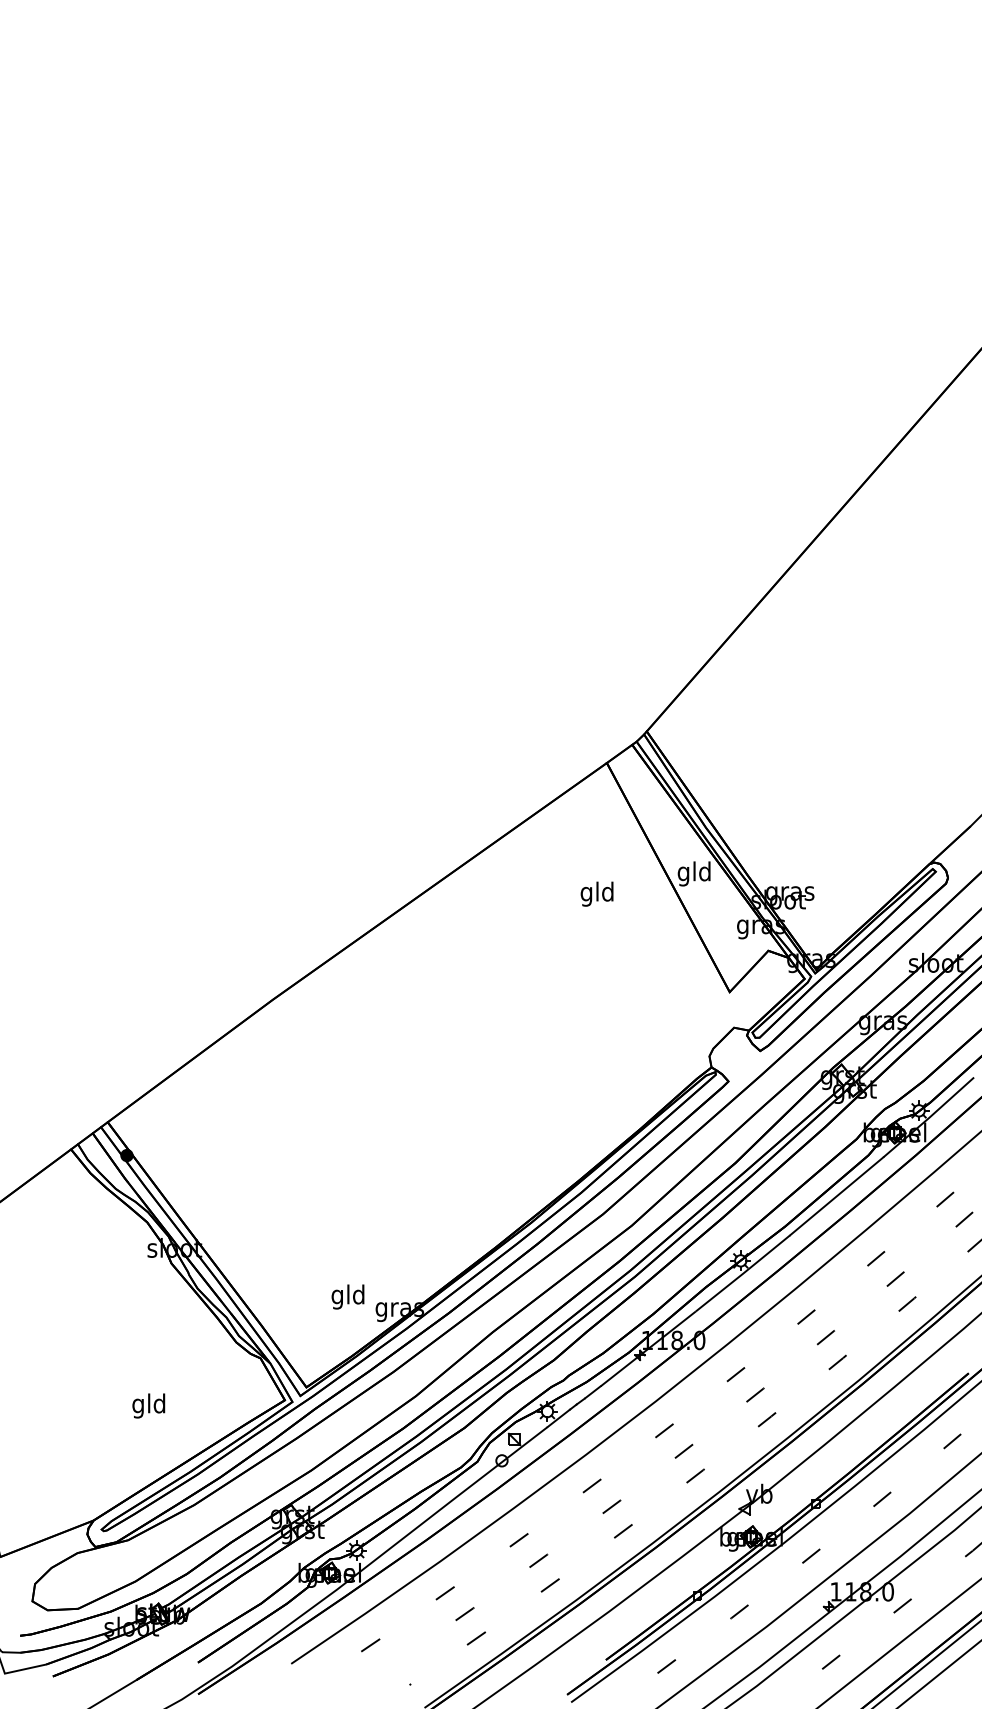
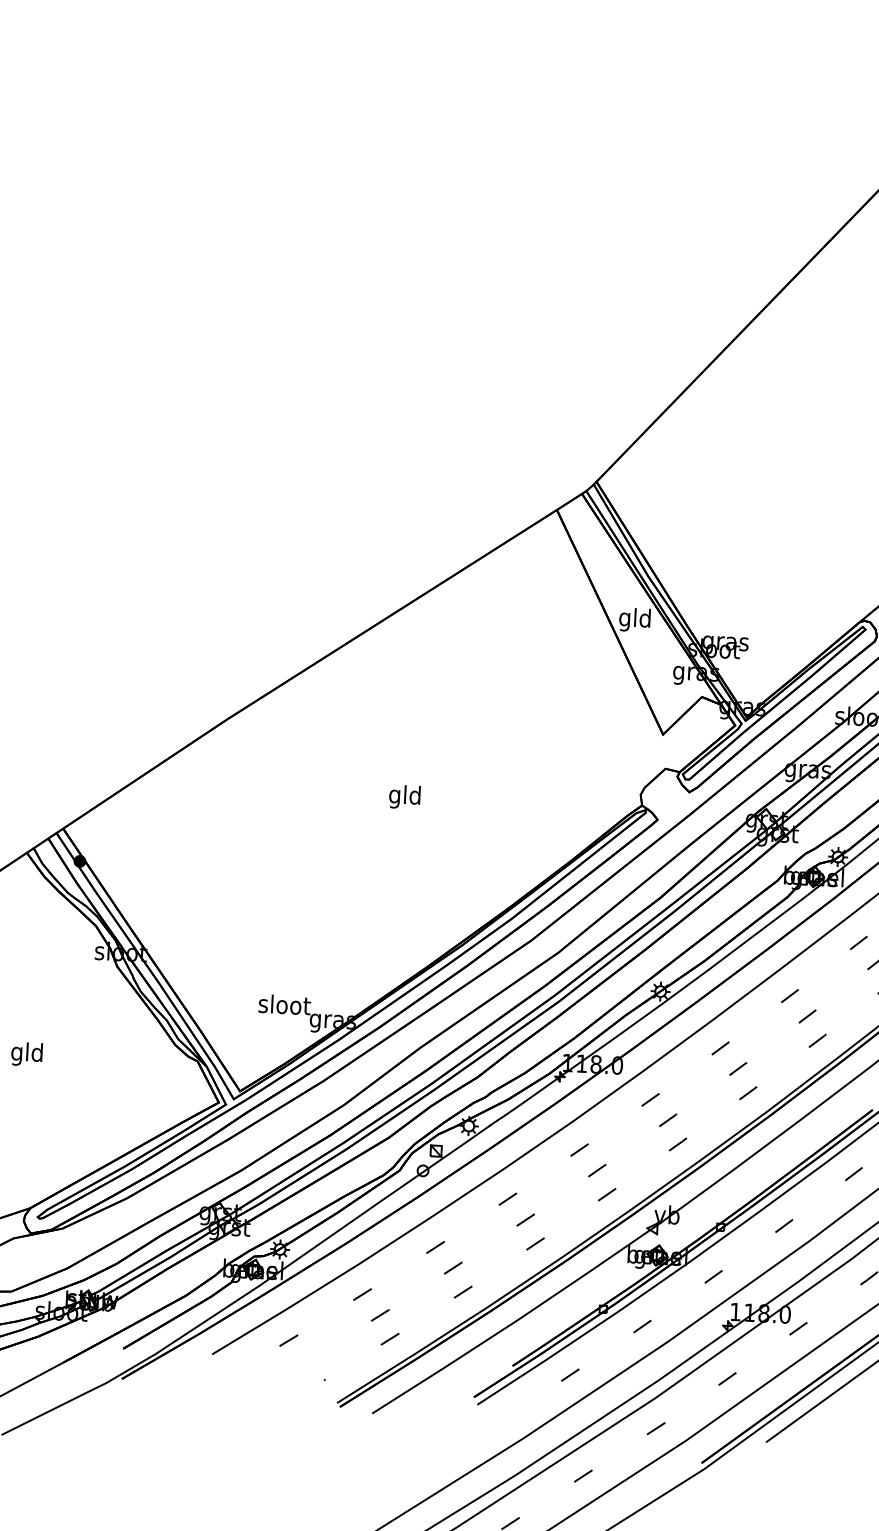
text: (596, 893) -> (404, 796), moved
text: (348, 1296) -> (284, 1006), gld -> sloot
text: (148, 1405) -> (26, 1053), moved

